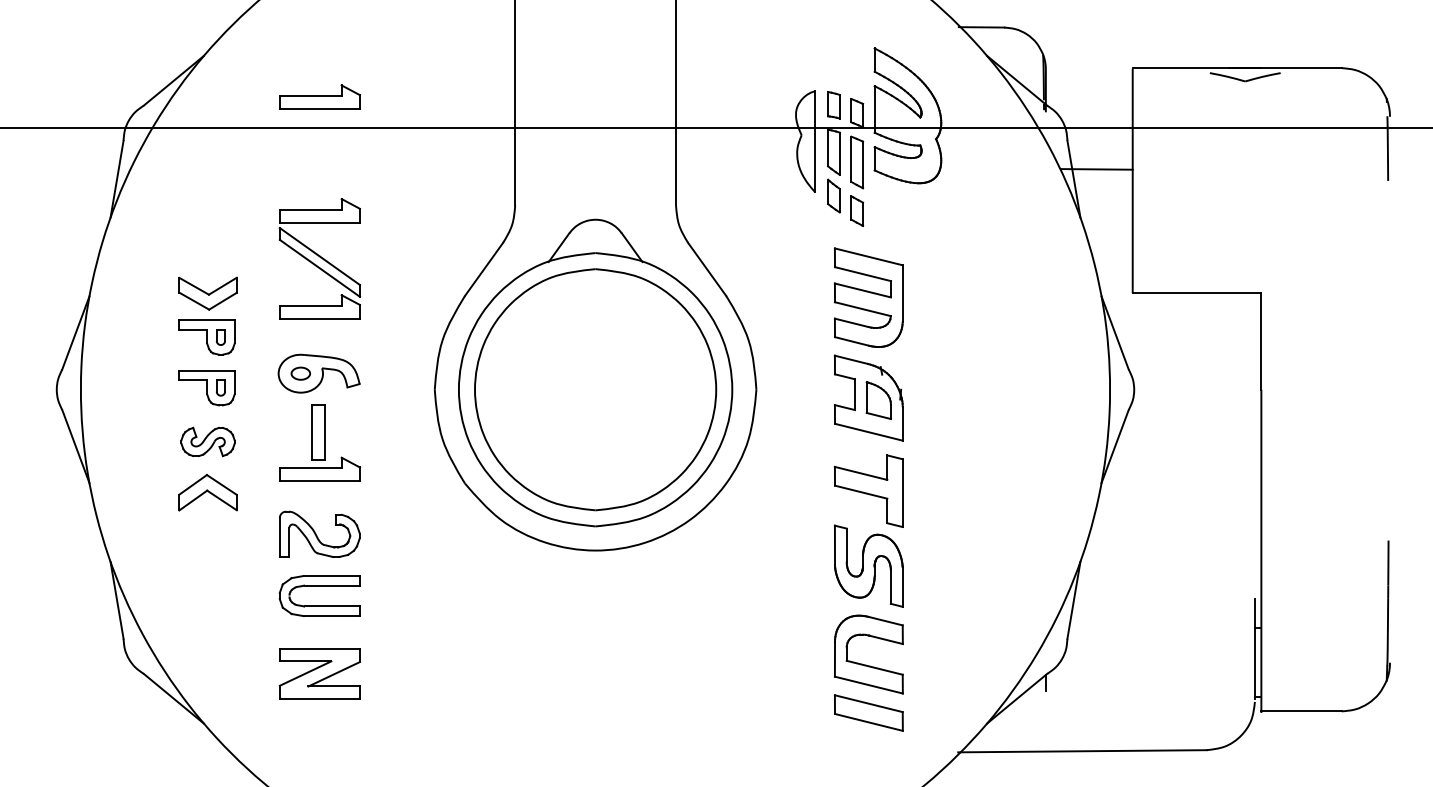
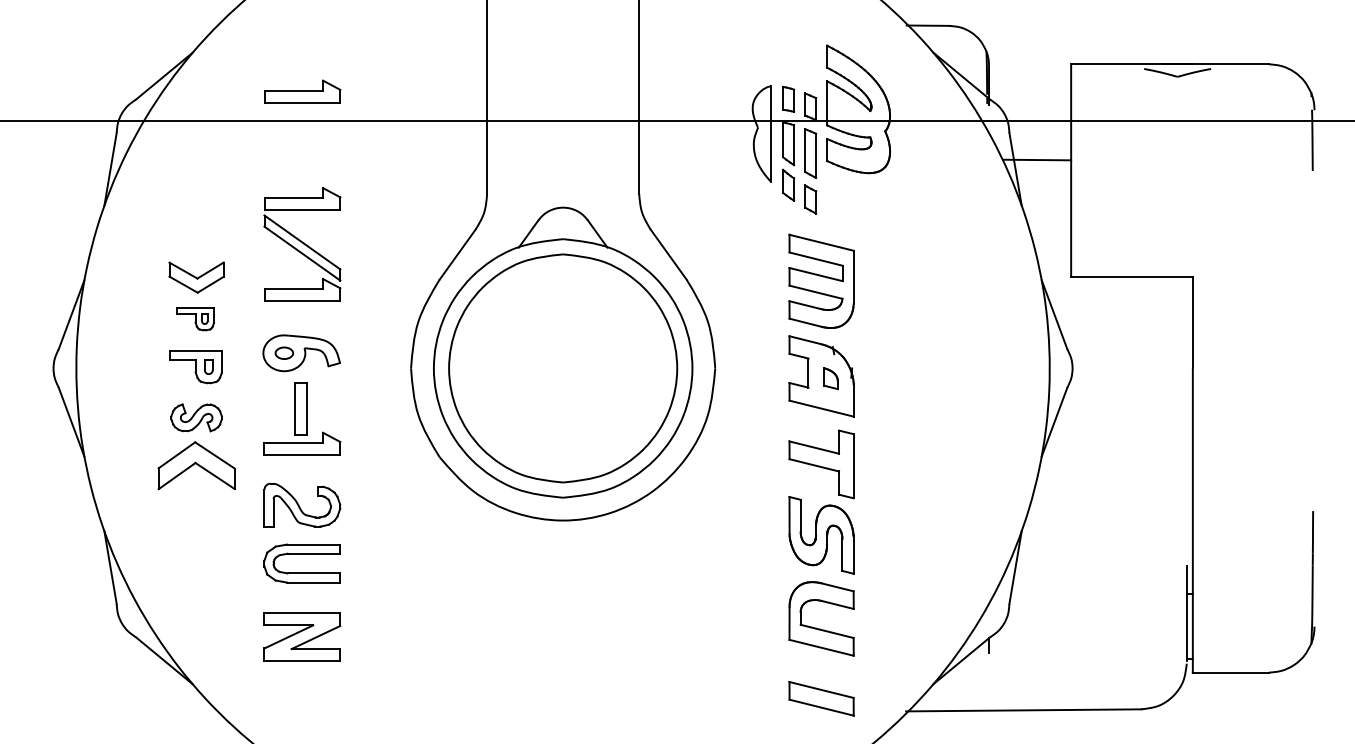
part: (206, 337) -> (195, 319), size x0.7
part: (878, 400) -> (830, 378), size x0.6
part: (207, 492) -> (196, 465), size x1.4
part: (868, 712) -> (821, 698), moved

